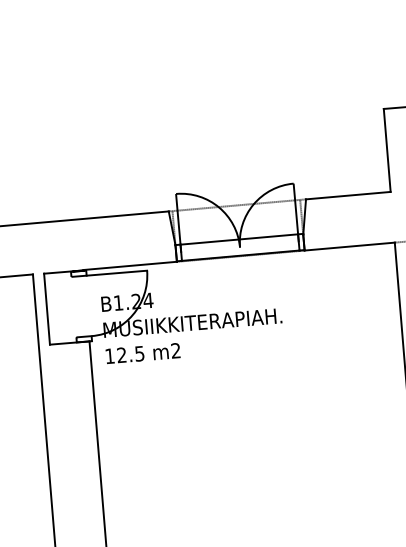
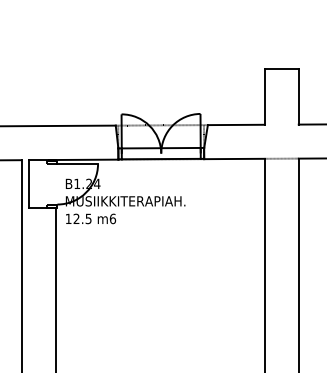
text: (175, 350) -> (112, 218), m2 -> m6

